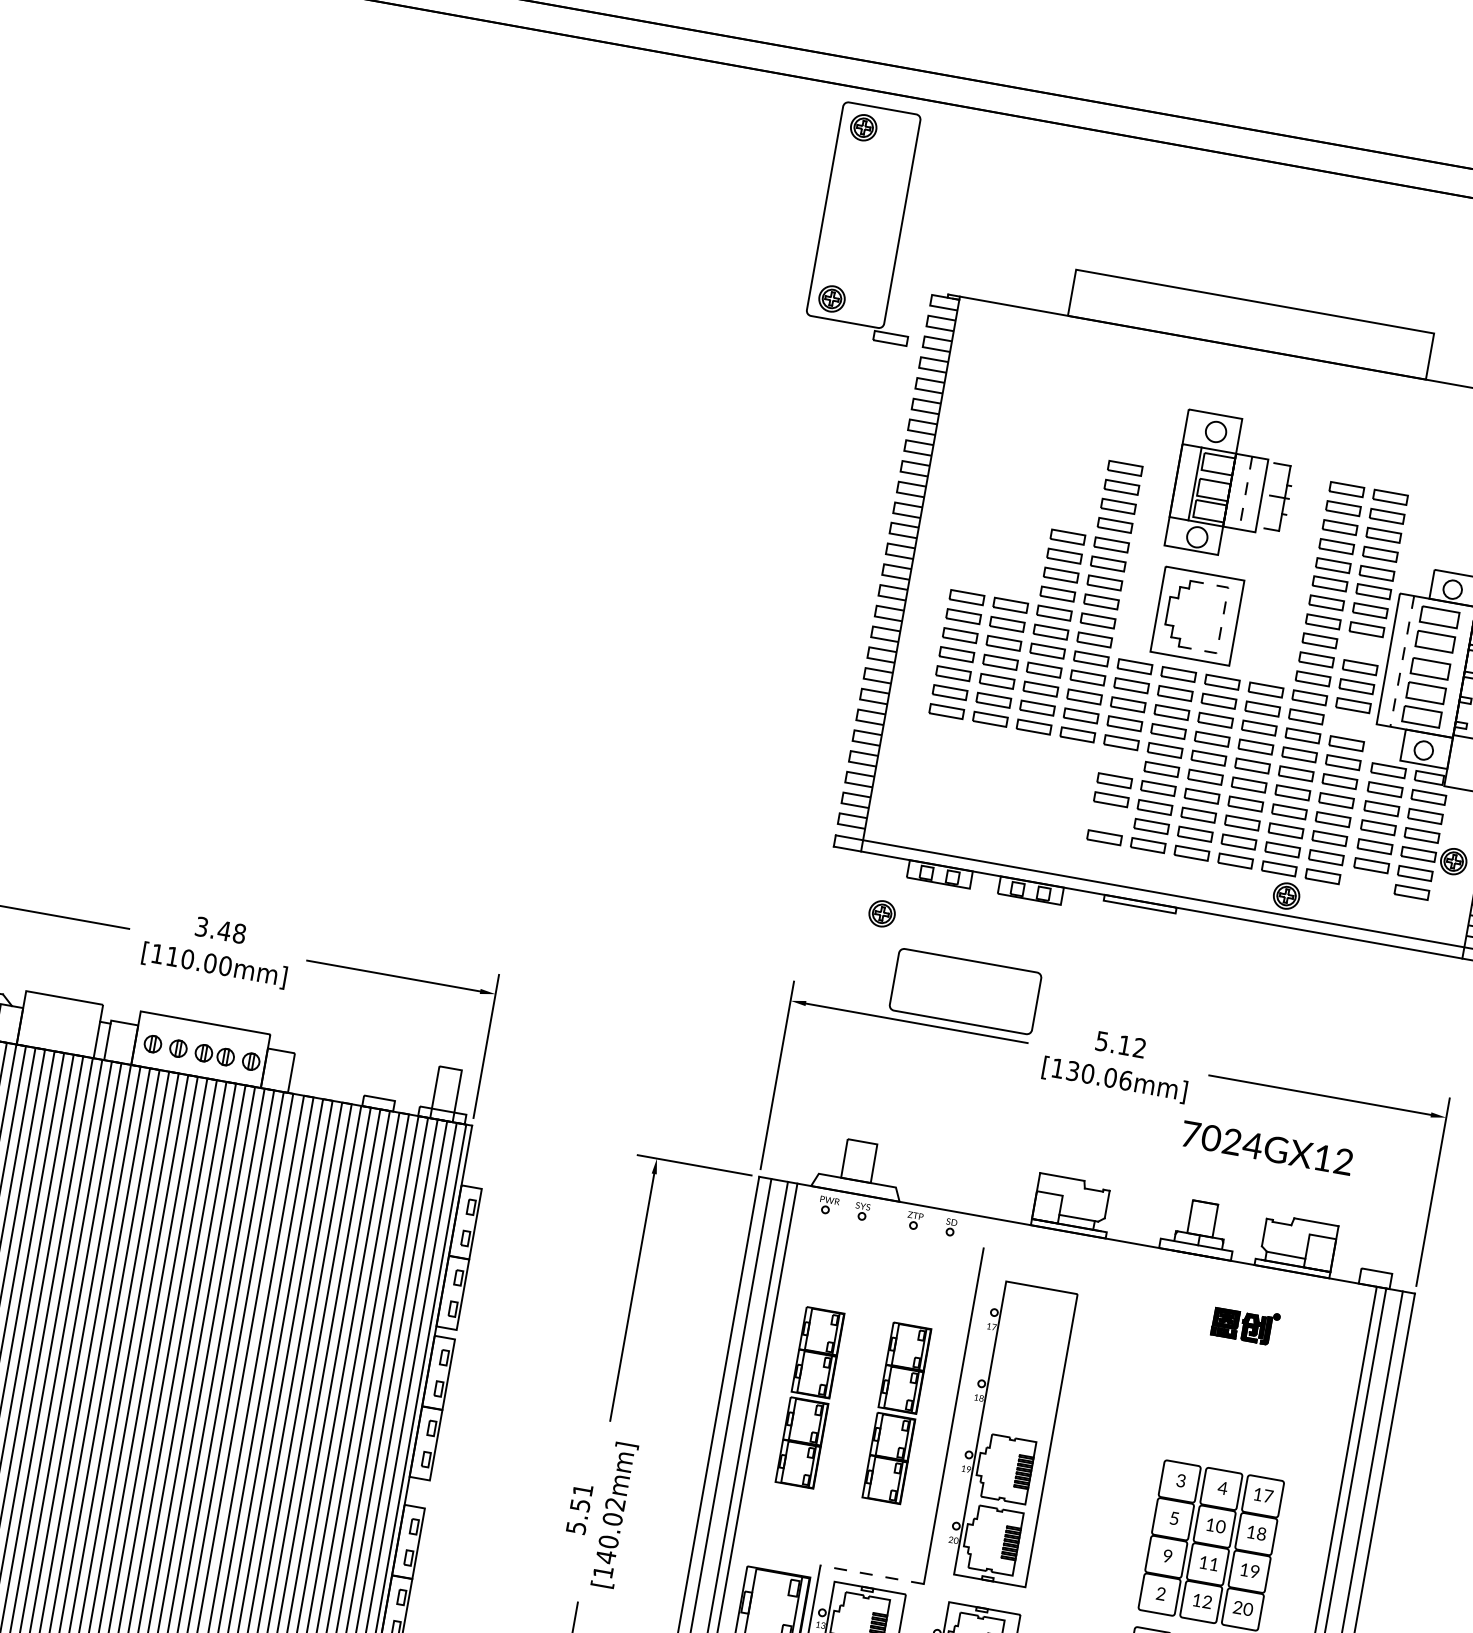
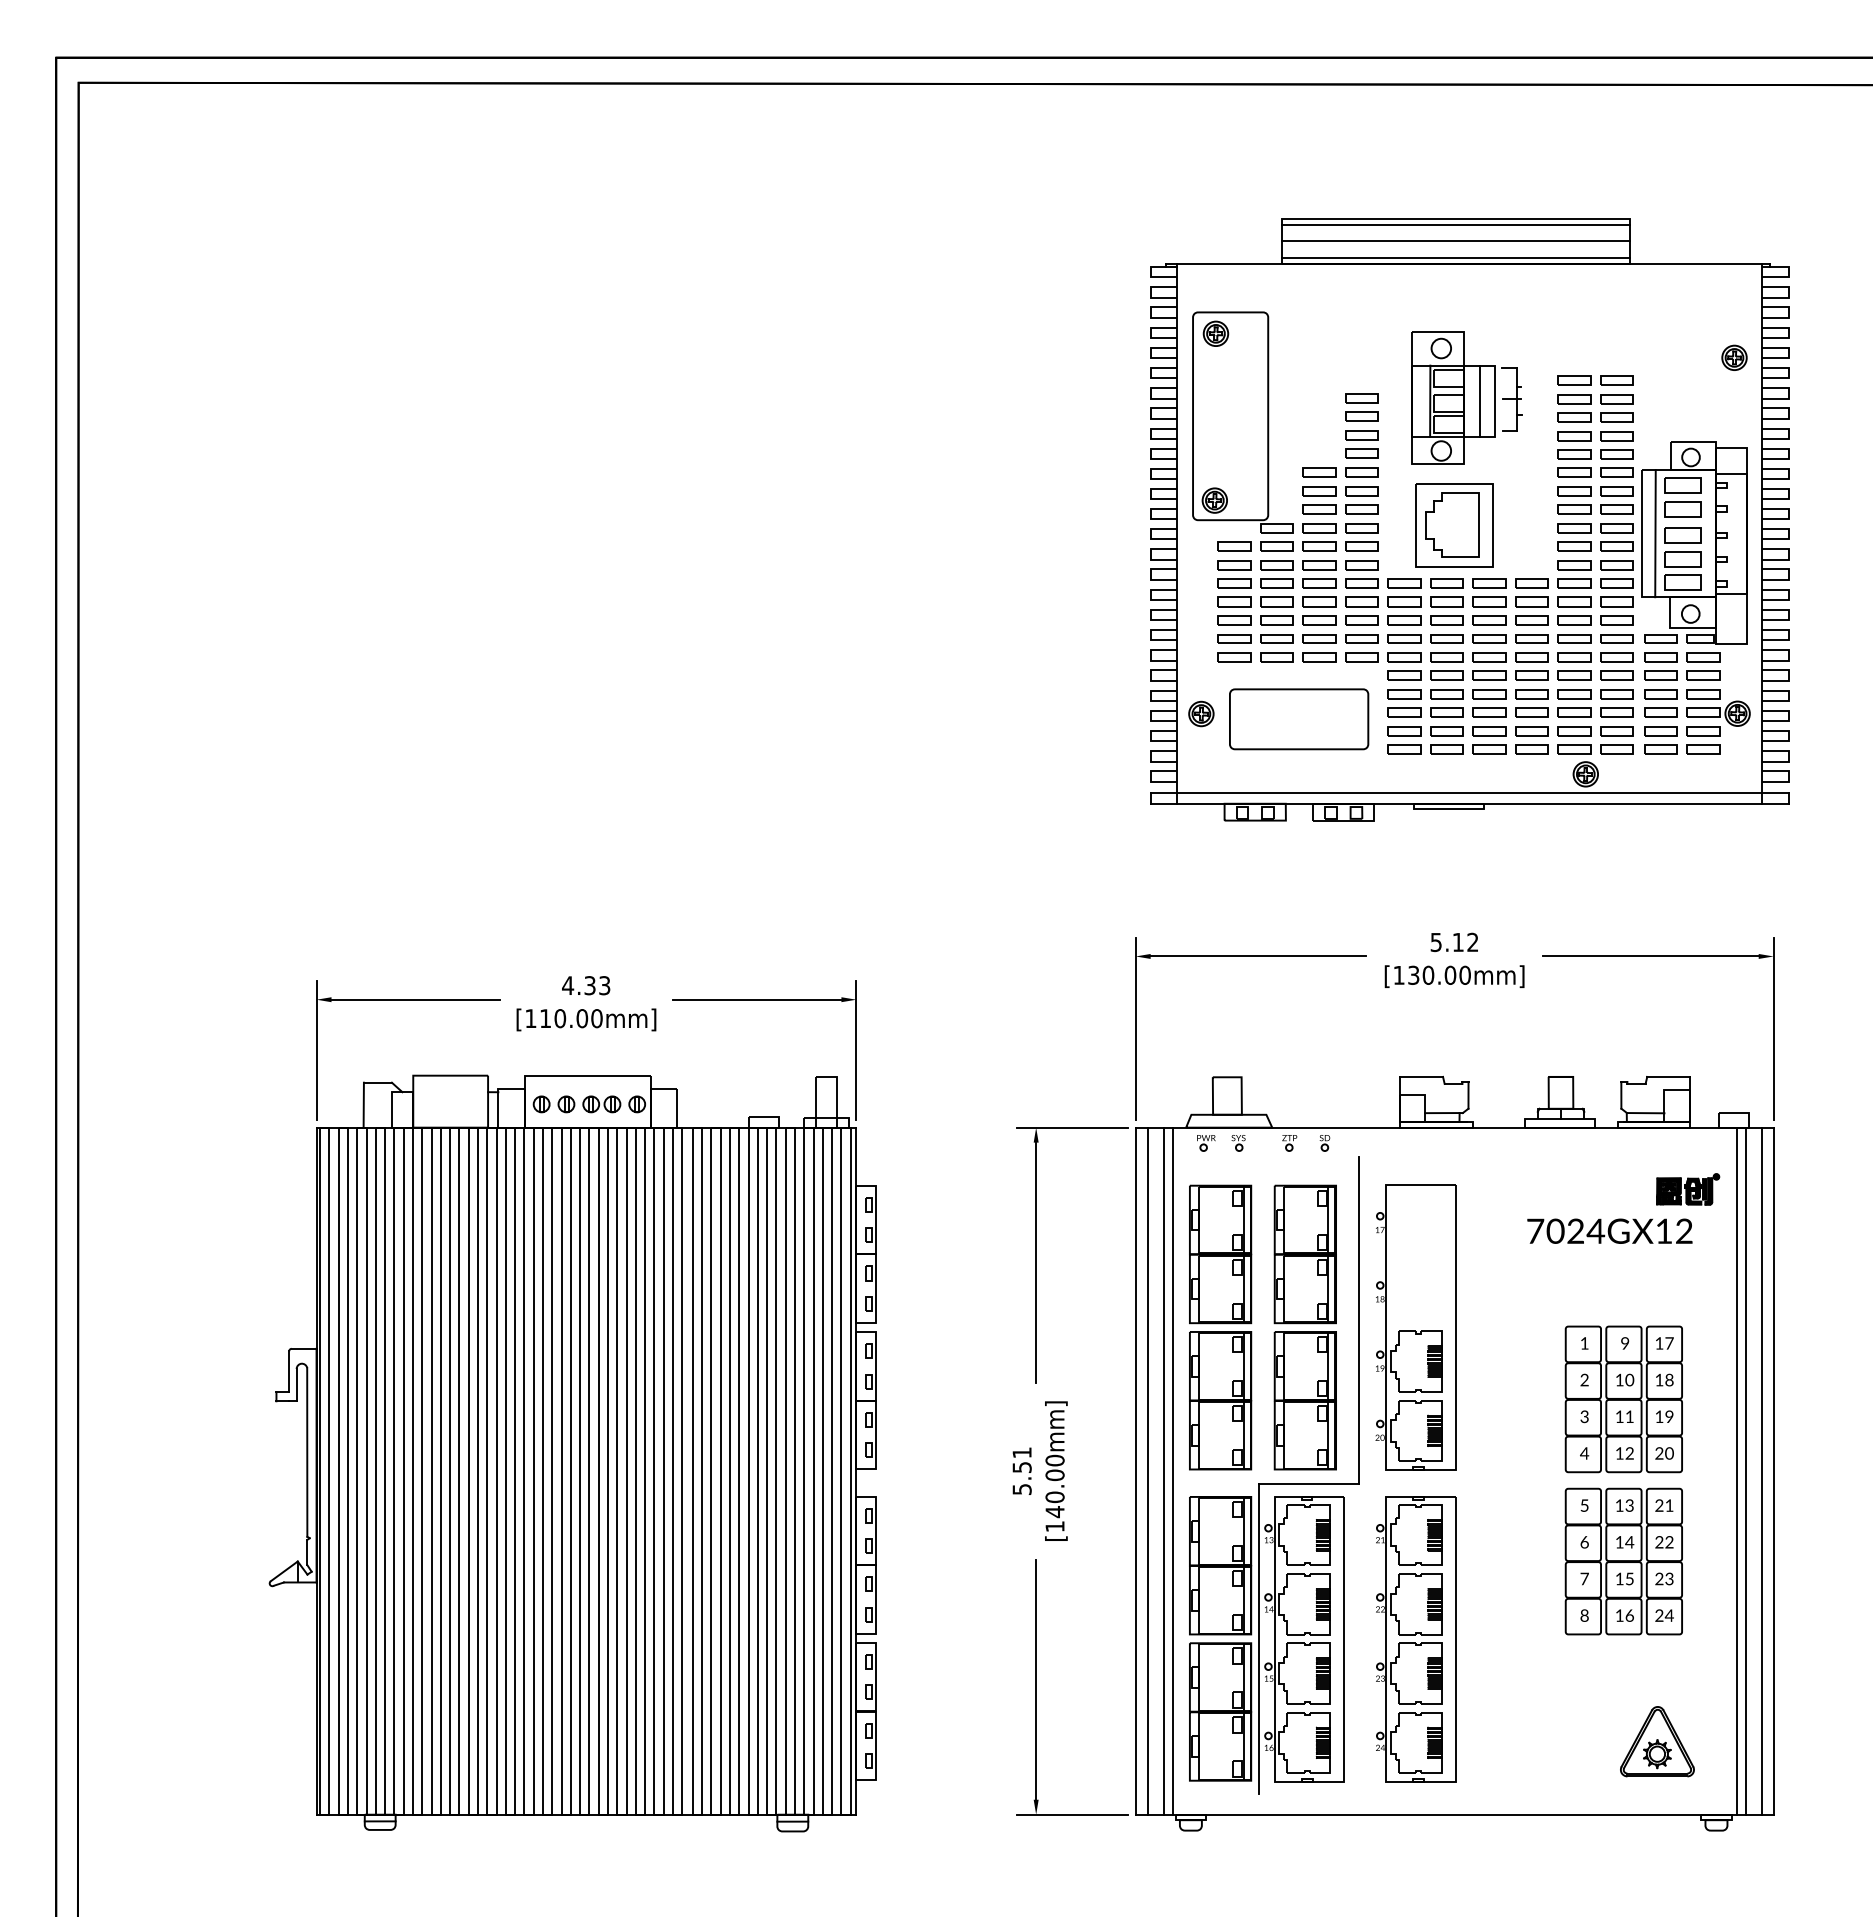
part: (874, 223) -> (1242, 422), moved
line: (1254, 307) -> (1456, 224), added
line: (1251, 324) -> (1456, 241), added
line: (1248, 341) -> (1456, 257), added
line: (1245, 493) -> (1479, 401), dashed -> solid
line: (1222, 620) -> (1479, 525), dashed -> solid
part: (1363, 649) -> (1616, 528), added
line: (1402, 661) -> (1655, 533), dashed -> solid
part: (1349, 724) -> (1616, 601), added
part: (1118, 761) -> (1404, 675), added
part: (1108, 818) -> (1404, 731), added
part: (1367, 884) -> (1660, 749), added
part: (882, 913) -> (1201, 713), moved
text: (220, 930) -> (586, 985), 3.48 -> 4.33
part: (965, 991) -> (1299, 719), moved
text: (1126, 1079) -> (1465, 974), [130.06mm] -> [130.00mm]
text: (1266, 1147) -> (1609, 1230), moved
part: (1245, 1324) -> (1688, 1189), moved
part: (809, 1397) -> (1220, 1327), size x1.67
part: (896, 1413) -> (1304, 1327), size x1.67
text: (1181, 1480) -> (1584, 1343), 3 -> 1
text: (1222, 1488) -> (1624, 1343), 4 -> 9
text: (614, 1504) -> (1054, 1460), [140.02mm] -> [140.00mm]
text: (1174, 1517) -> (1584, 1379), 5 -> 2
text: (1167, 1556) -> (1584, 1417), 9 -> 3
line: (871, 1575) -> (1308, 1484), dashed -> solid
text: (1160, 1593) -> (1584, 1453), 2 -> 4

